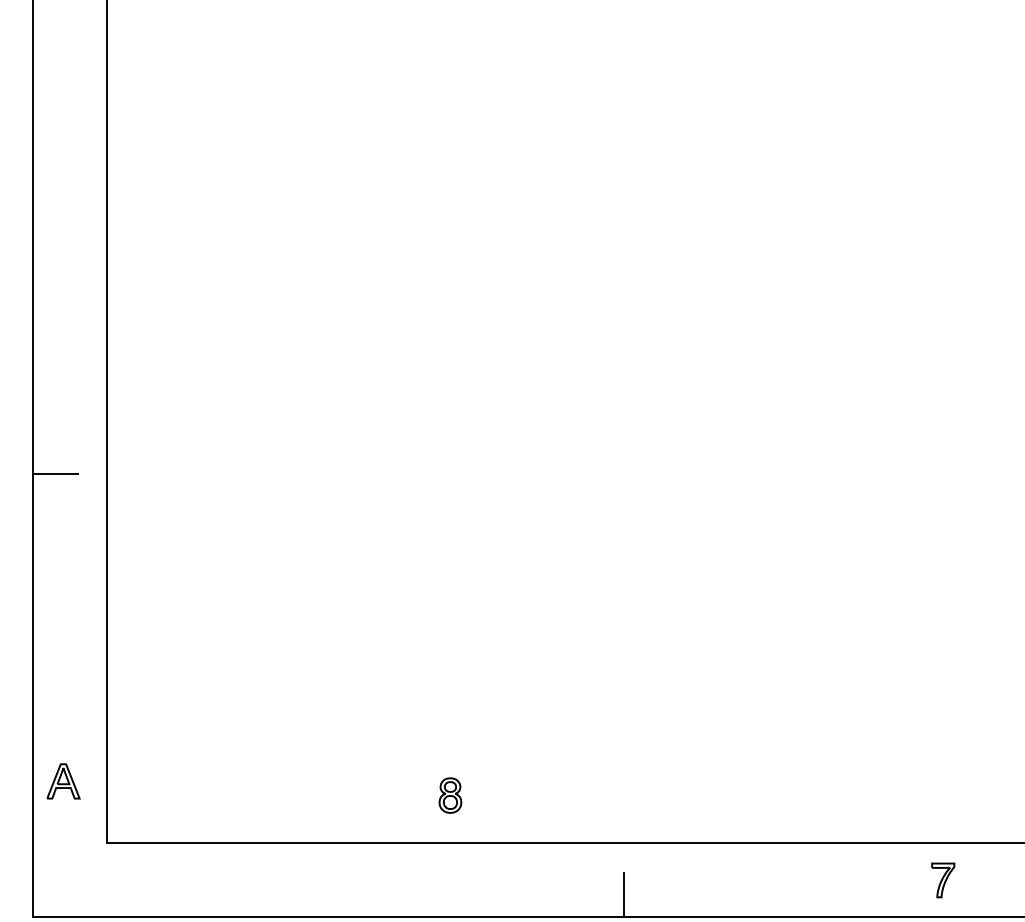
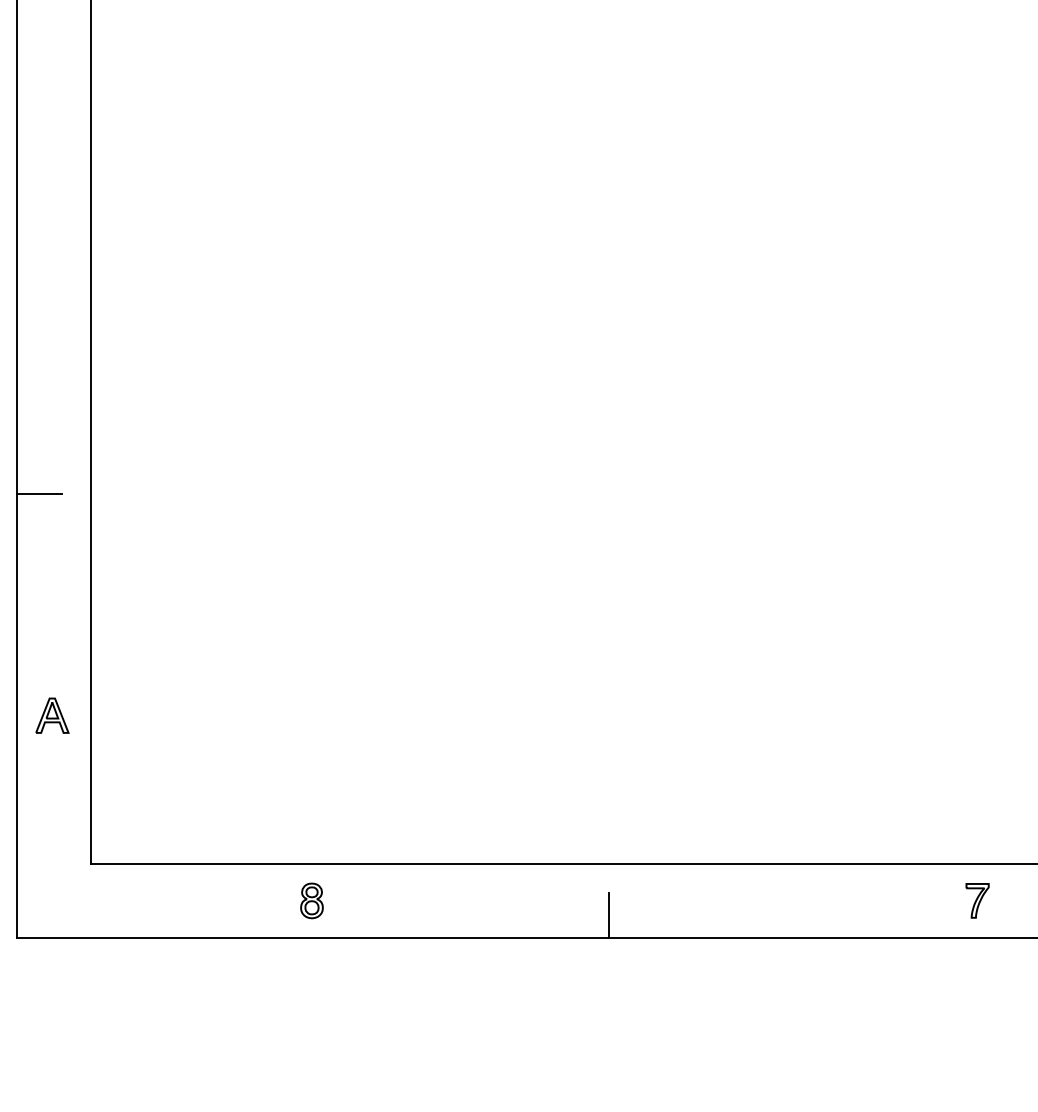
part: (63, 781) -> (52, 715), moved
part: (449, 795) -> (311, 900), moved
part: (943, 880) -> (977, 900), moved

